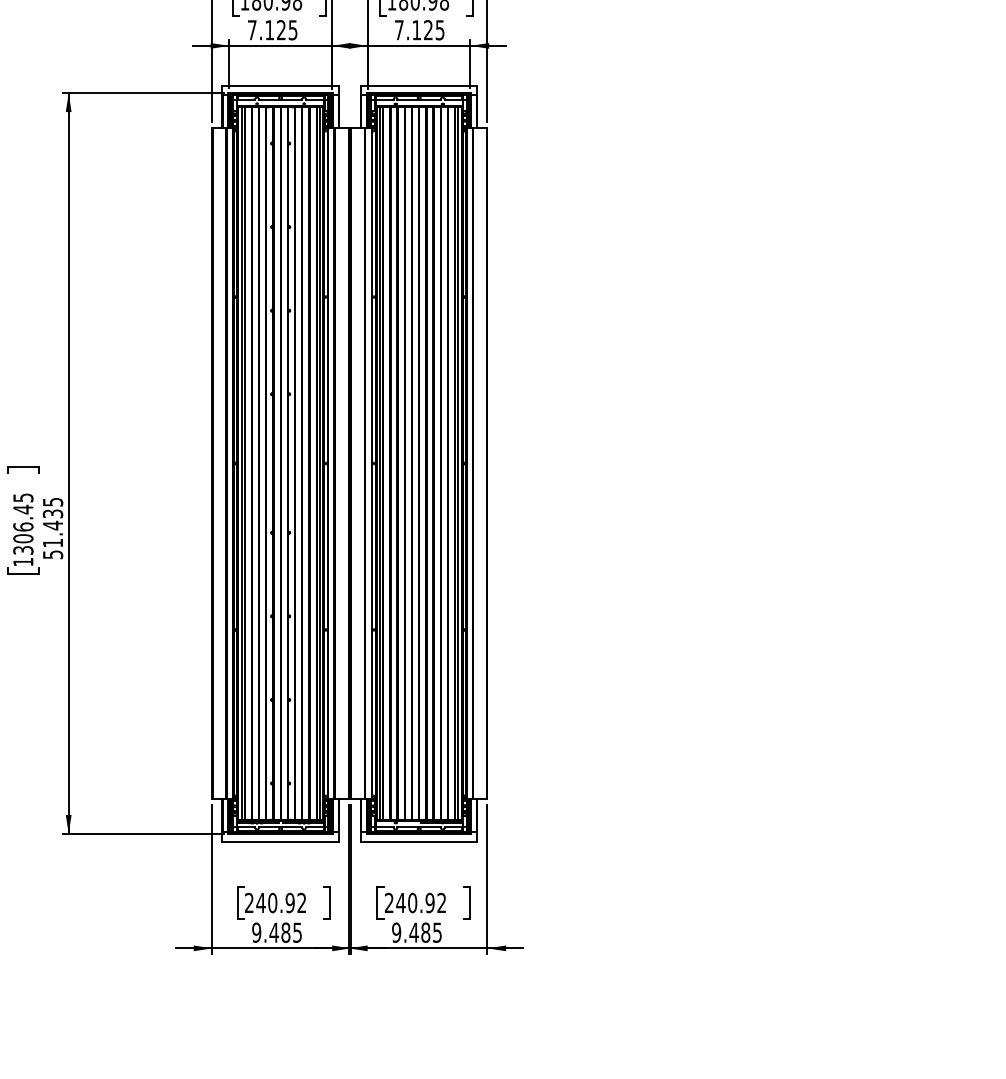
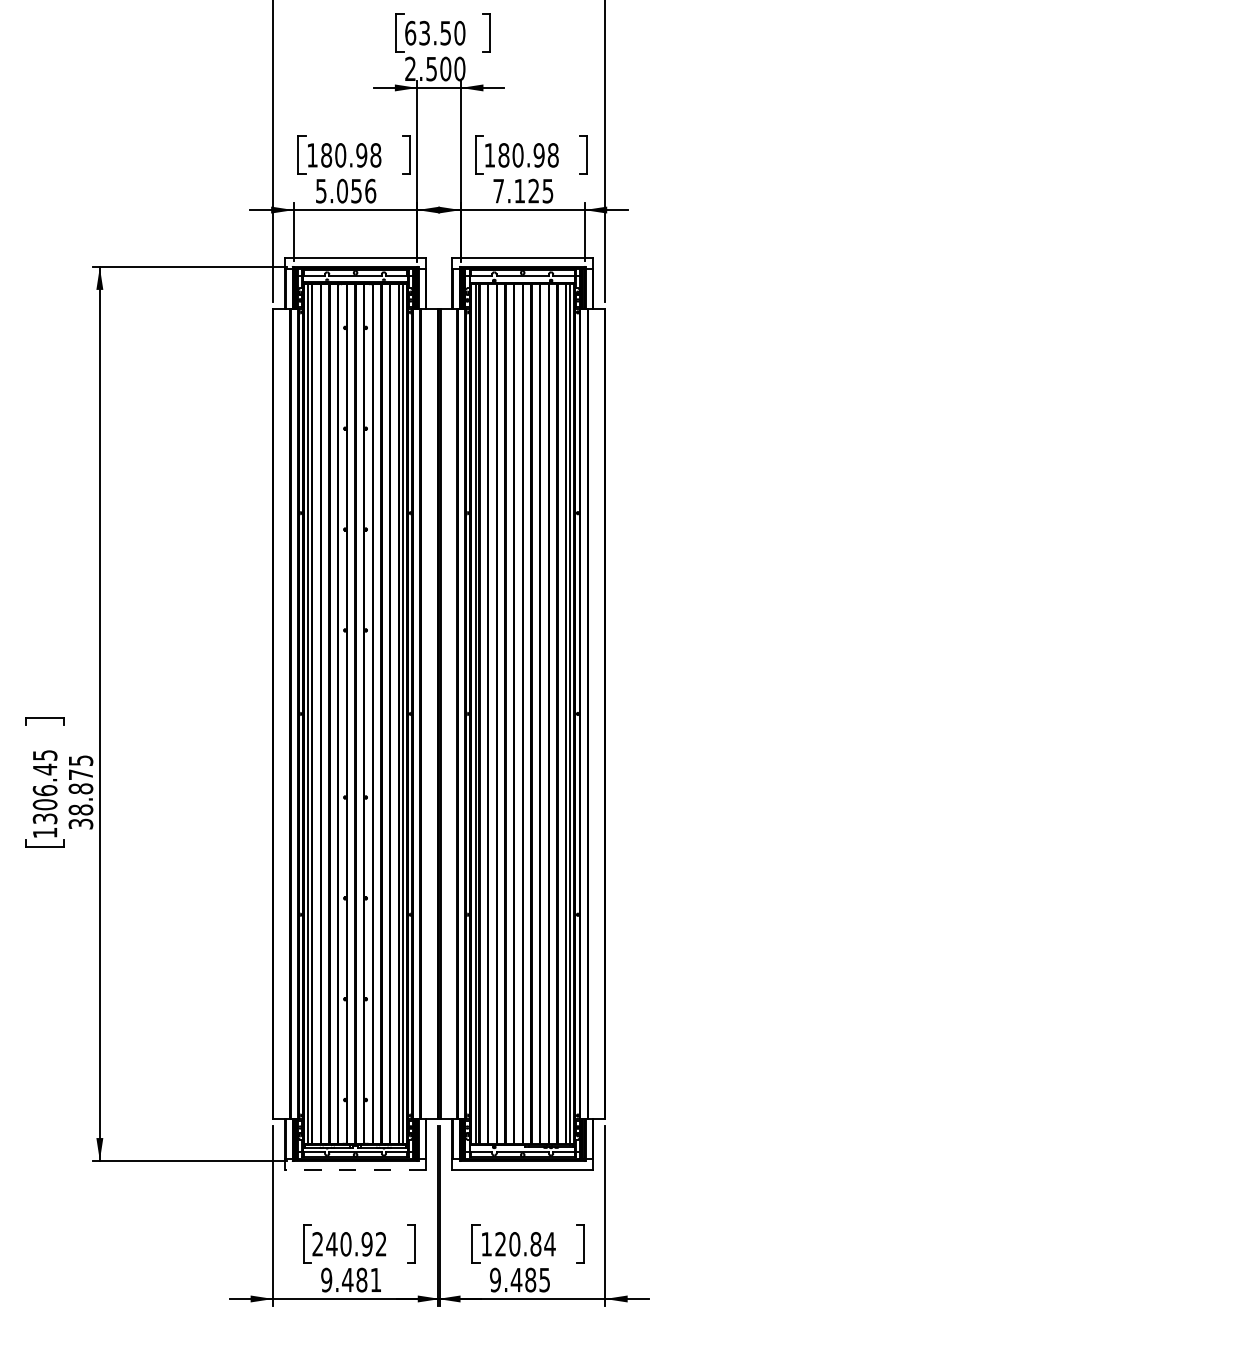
text: (273, 29) -> (346, 190), 7.125 -> 5.056
text: (52, 533) -> (80, 798), 51.435 -> 38.875
line: (280, 841) -> (355, 1170), solid -> dashed
text: (415, 903) -> (518, 1244), 240.92 -> 120.84
text: (297, 933) -> (375, 1280), 9.485 -> 9.481

